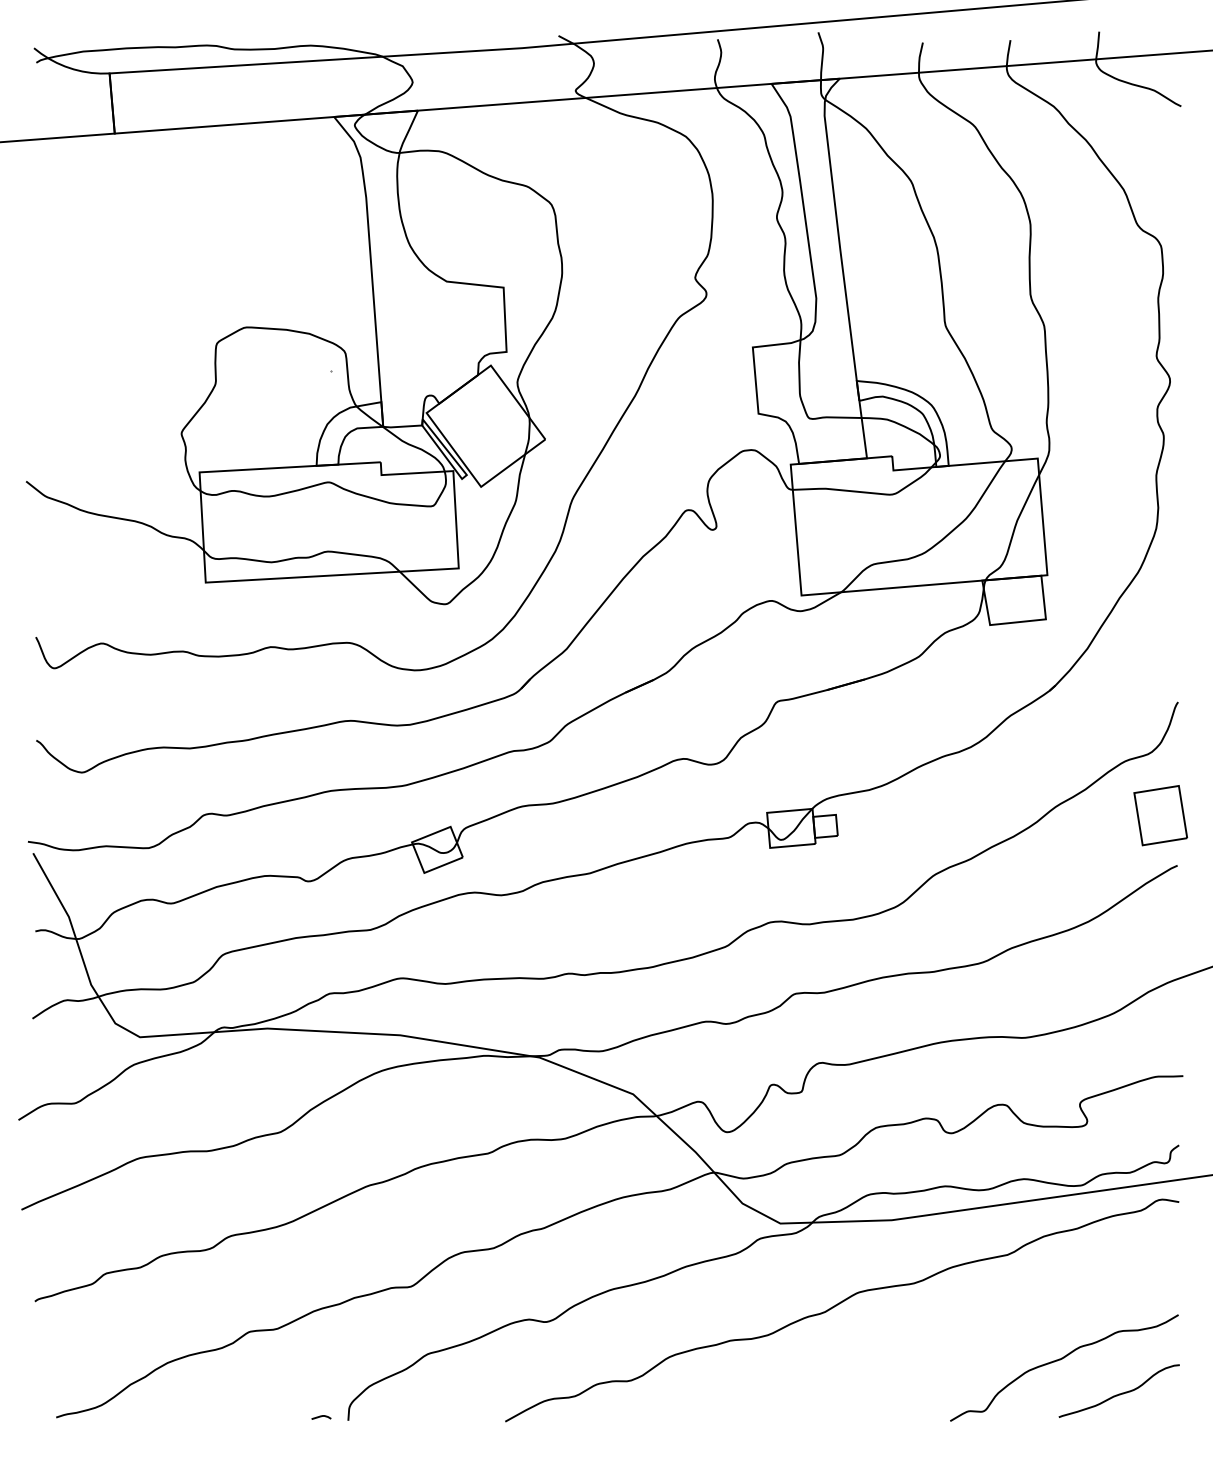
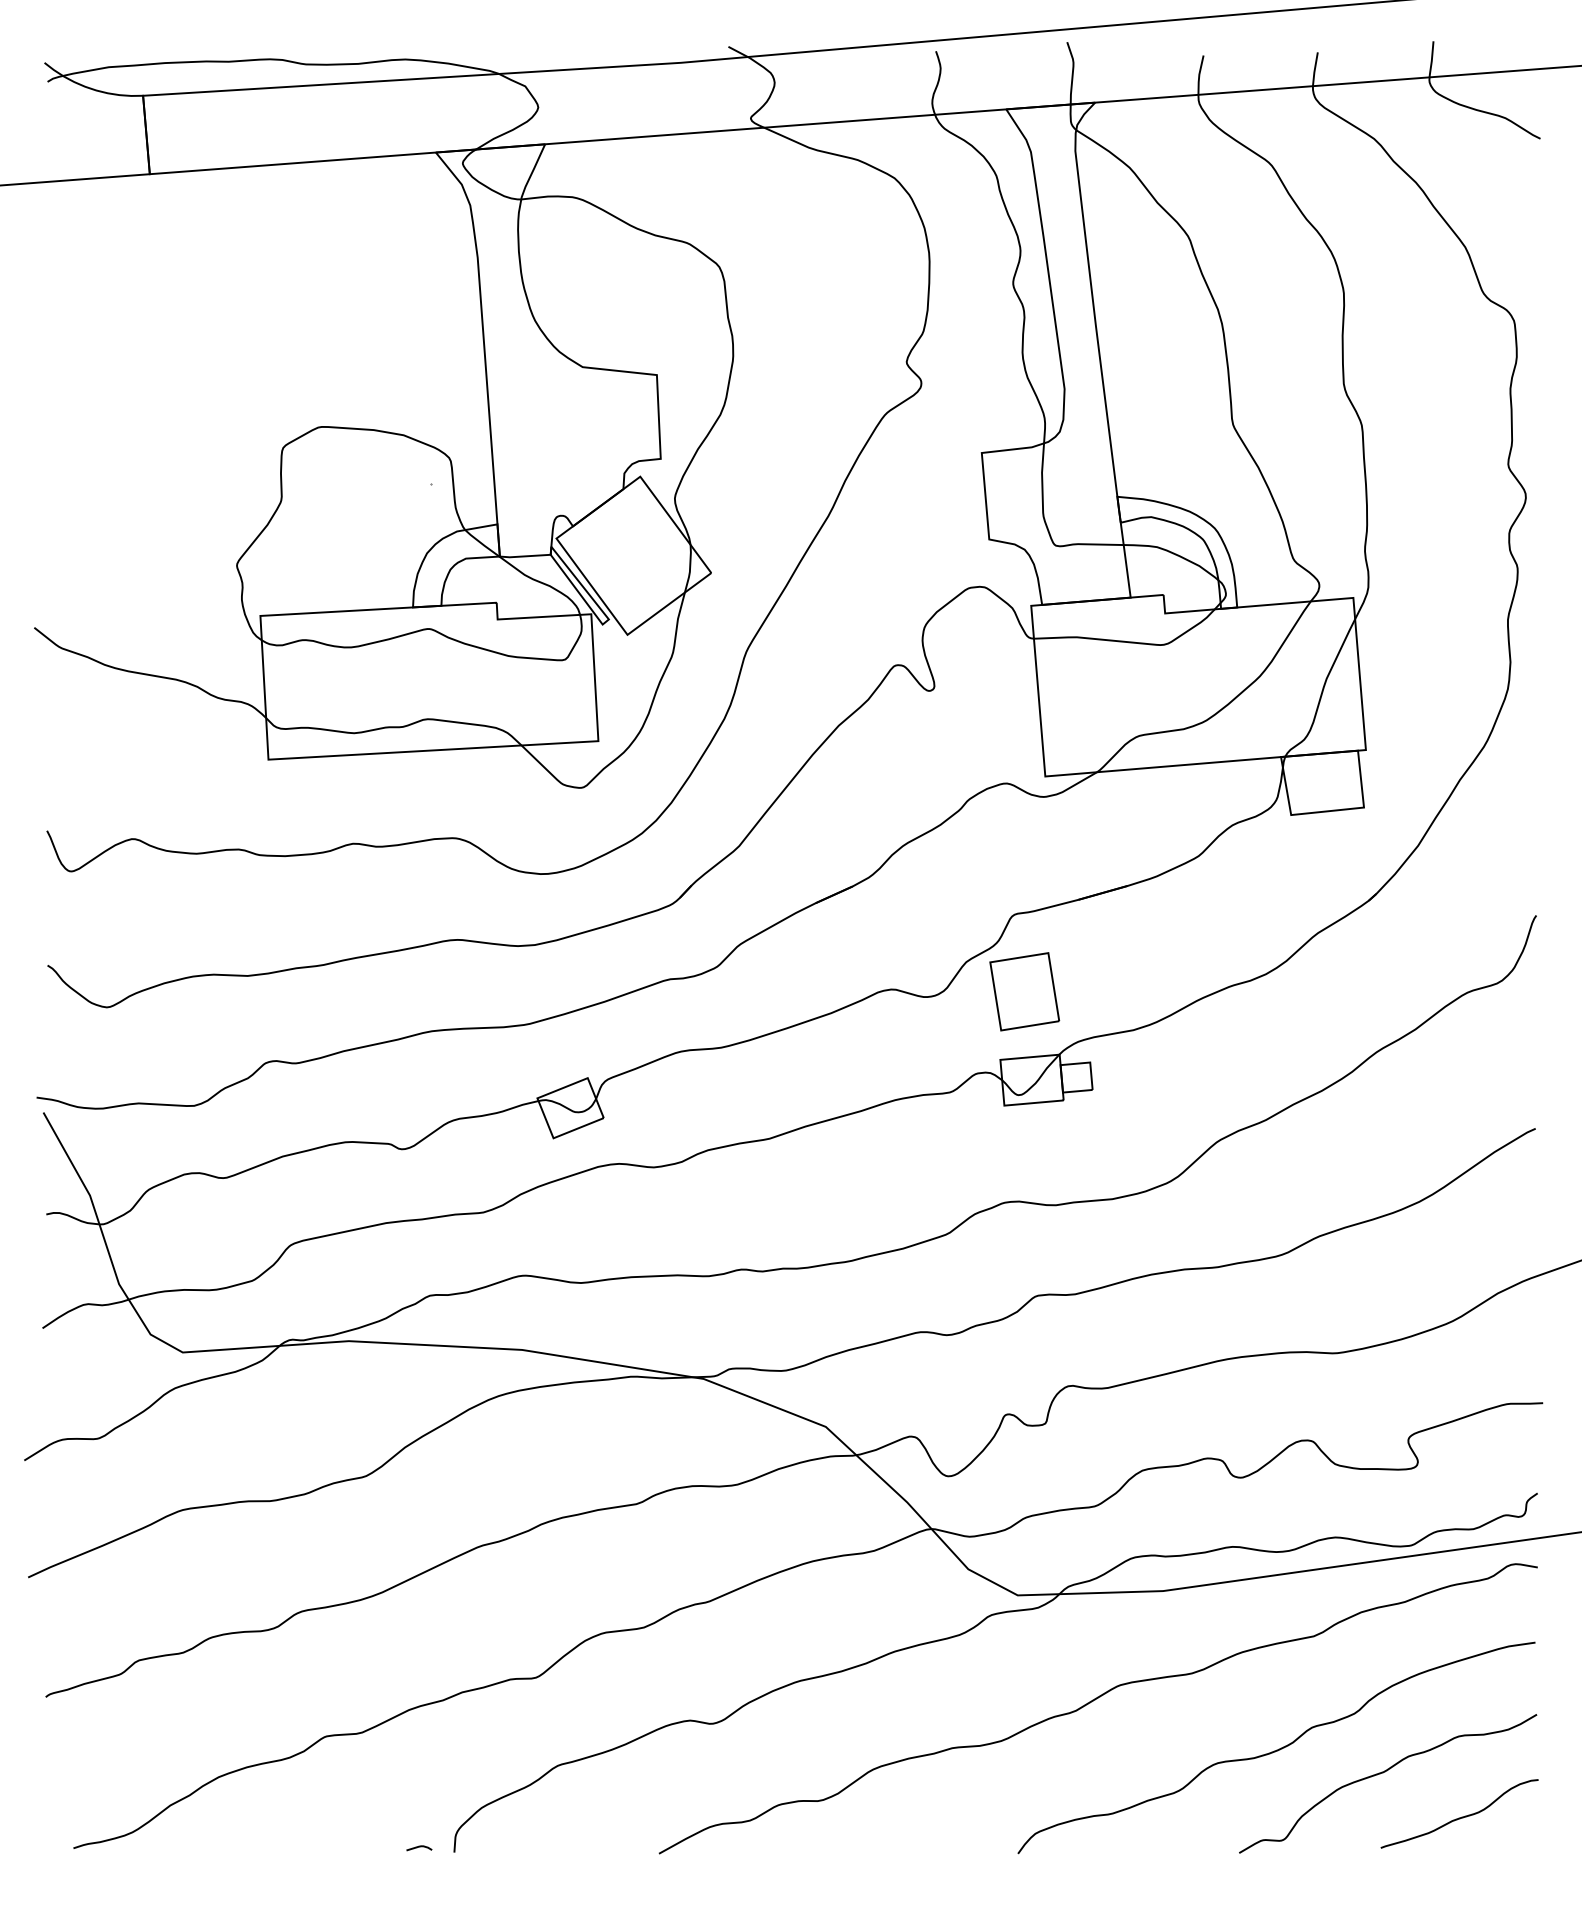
part: (1160, 815) -> (1024, 991), moved
curve: (978, 1341) -> (1276, 1749), added

